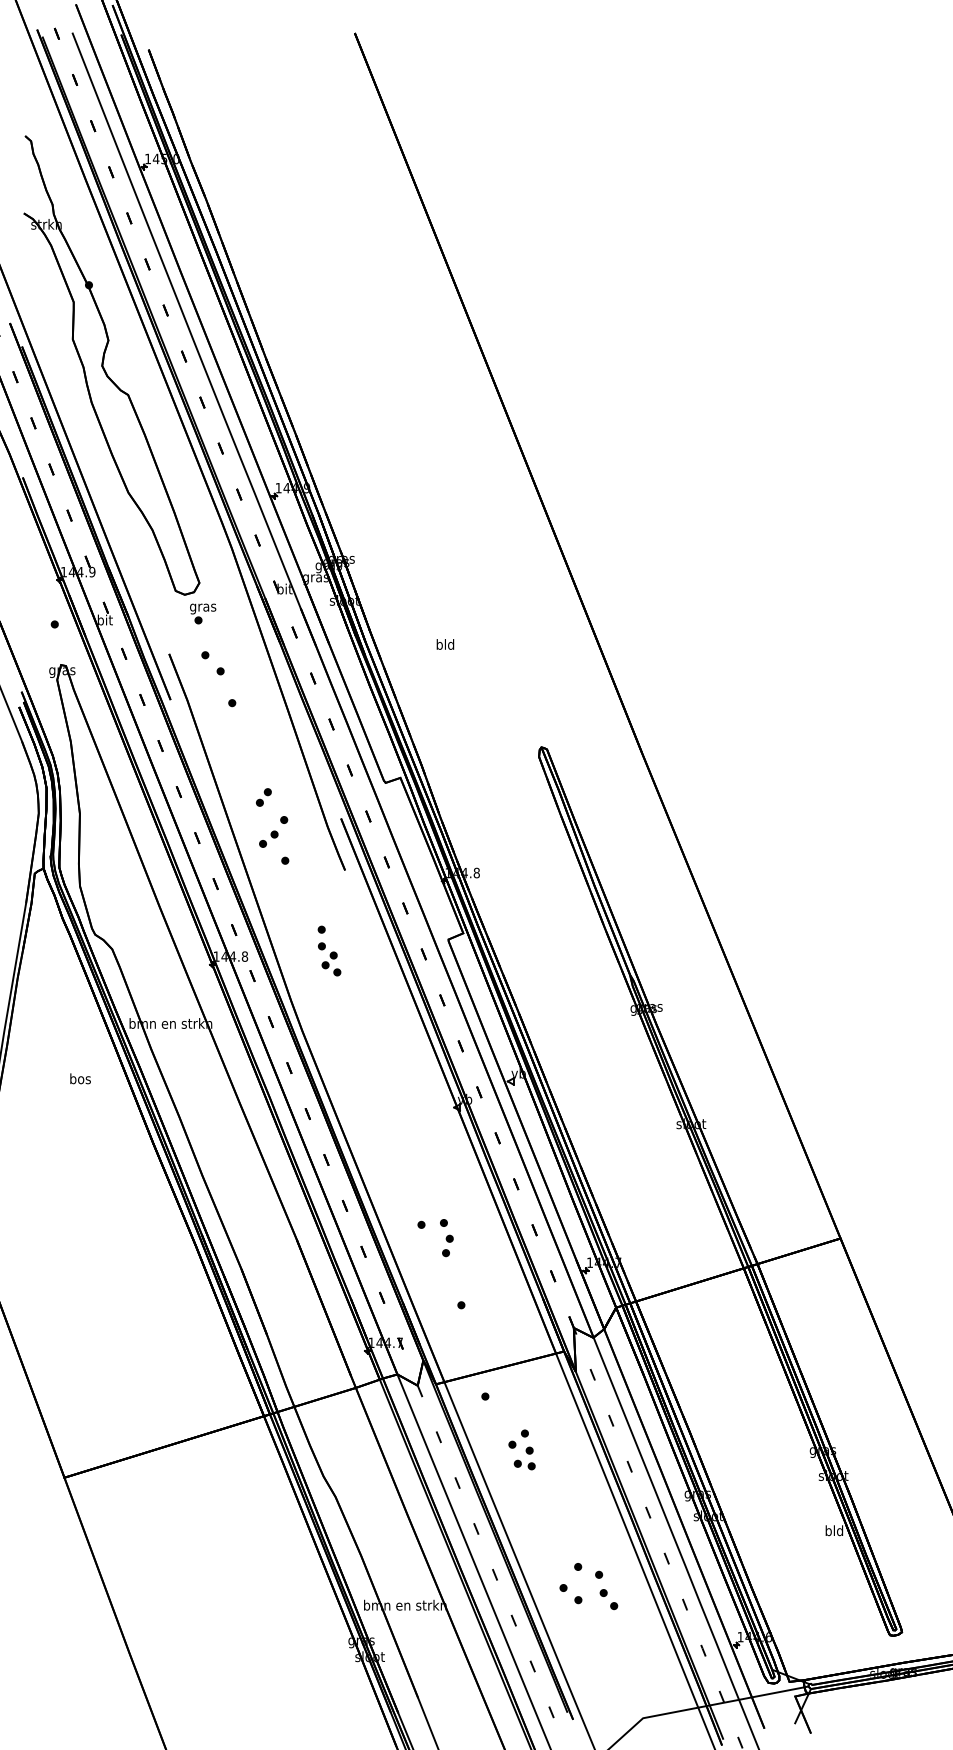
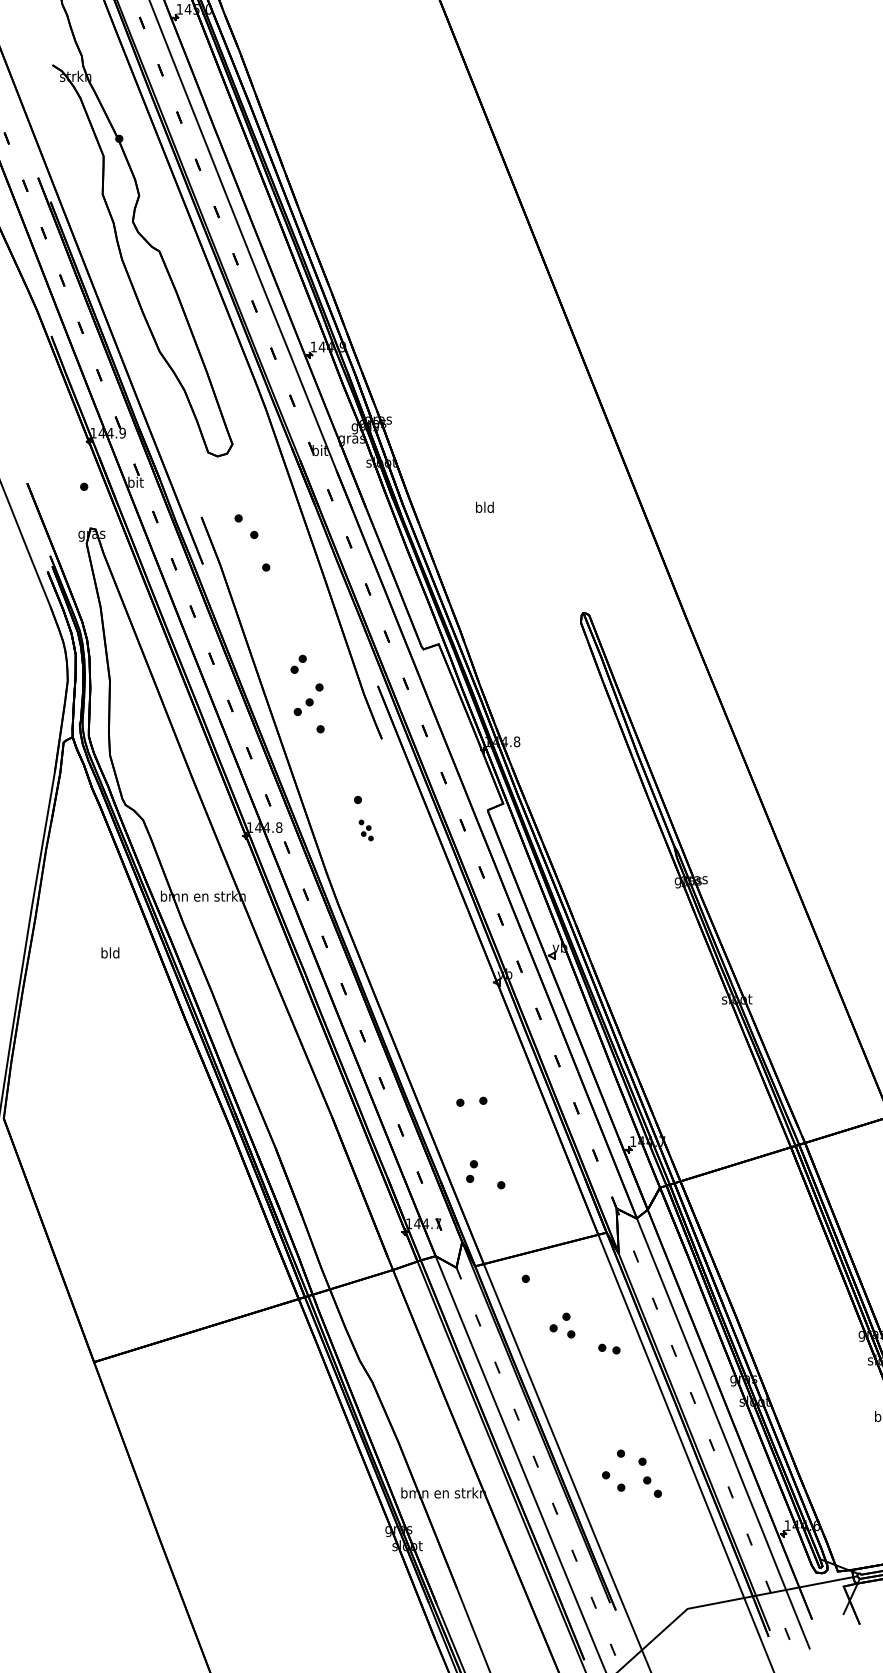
part: (203, 613) -> (236, 475), removed
part: (329, 959) -> (365, 830), size x0.6
text: (80, 1078) -> (110, 952), bos -> bld
part: (447, 1245) -> (471, 1171), moved
part: (524, 1464) -> (609, 1348), moved

